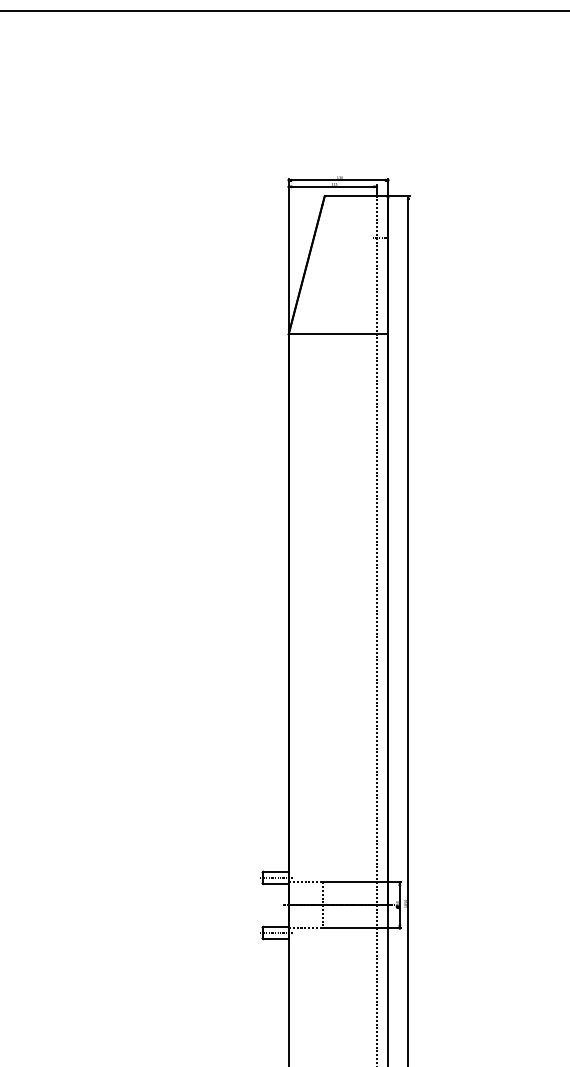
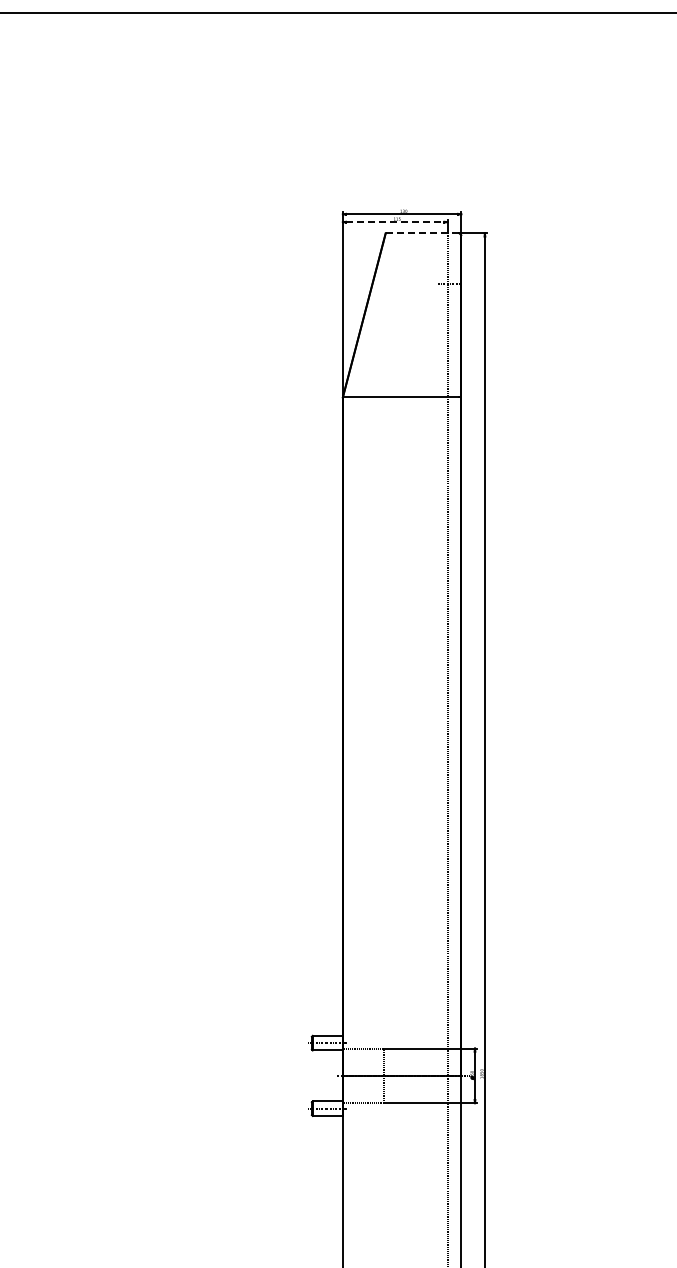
line: (332, 187) -> (395, 222), solid -> dashed
line: (355, 196) -> (422, 233), solid -> dashed

